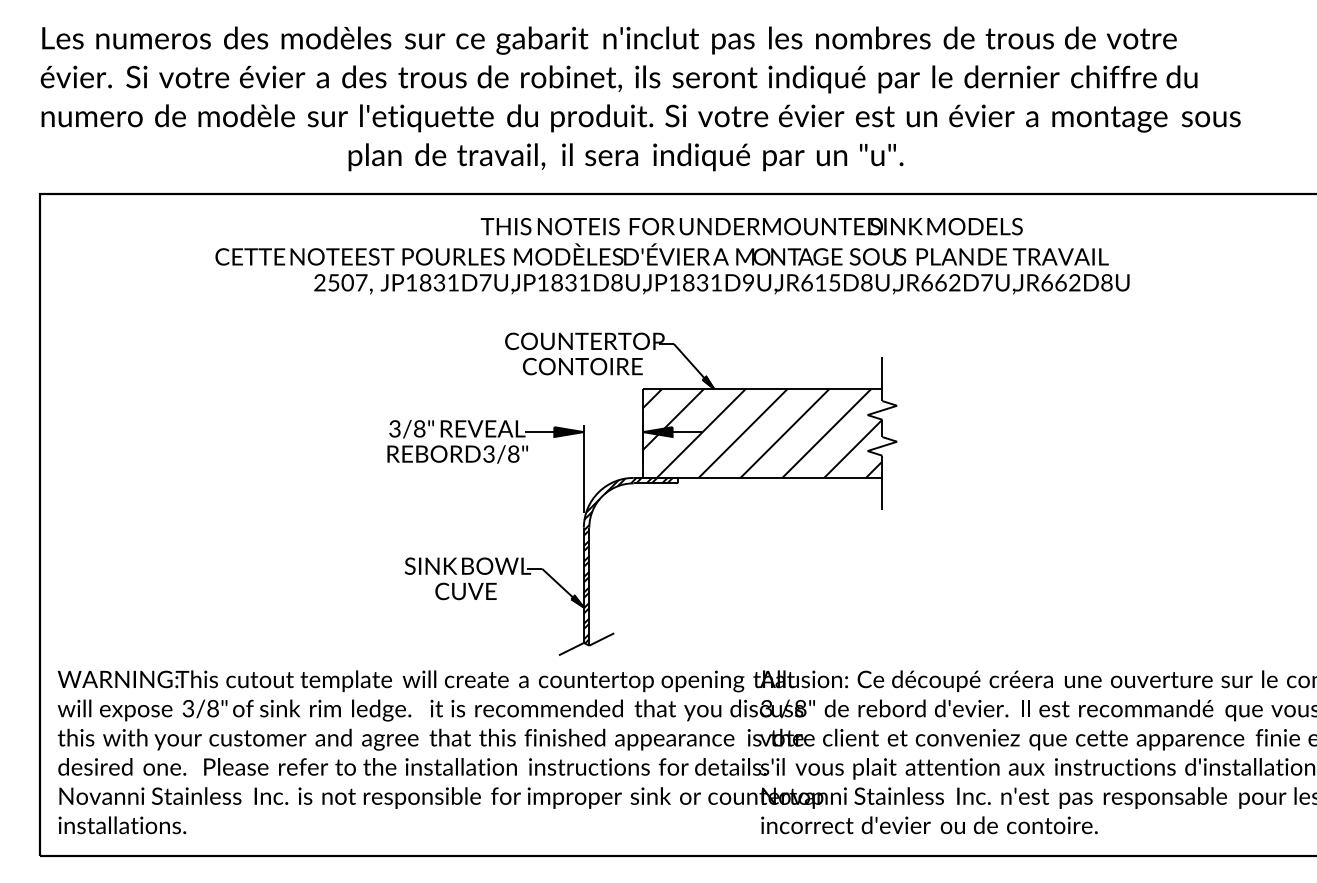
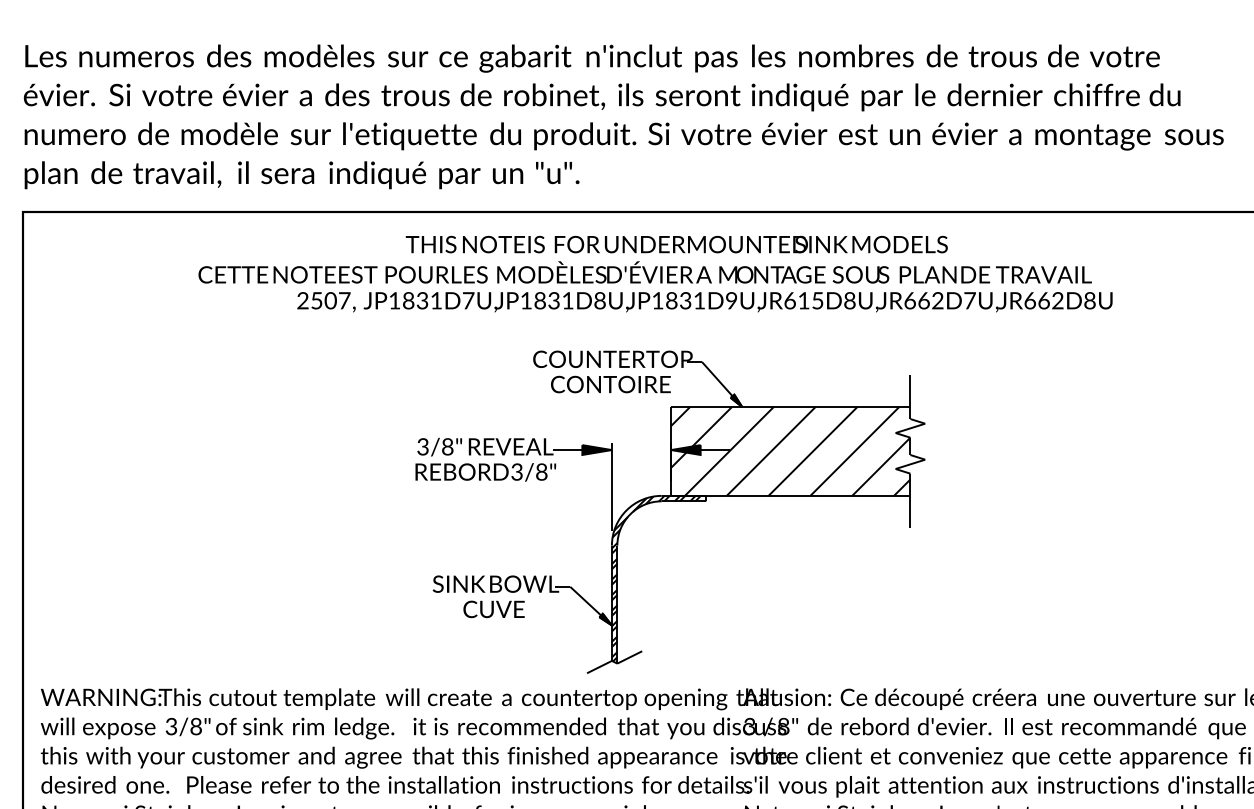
text: (625, 157) -> (301, 175), moved
text: (751, 226) -> (676, 244), moved
part: (642, 483) -> (670, 501), moved

